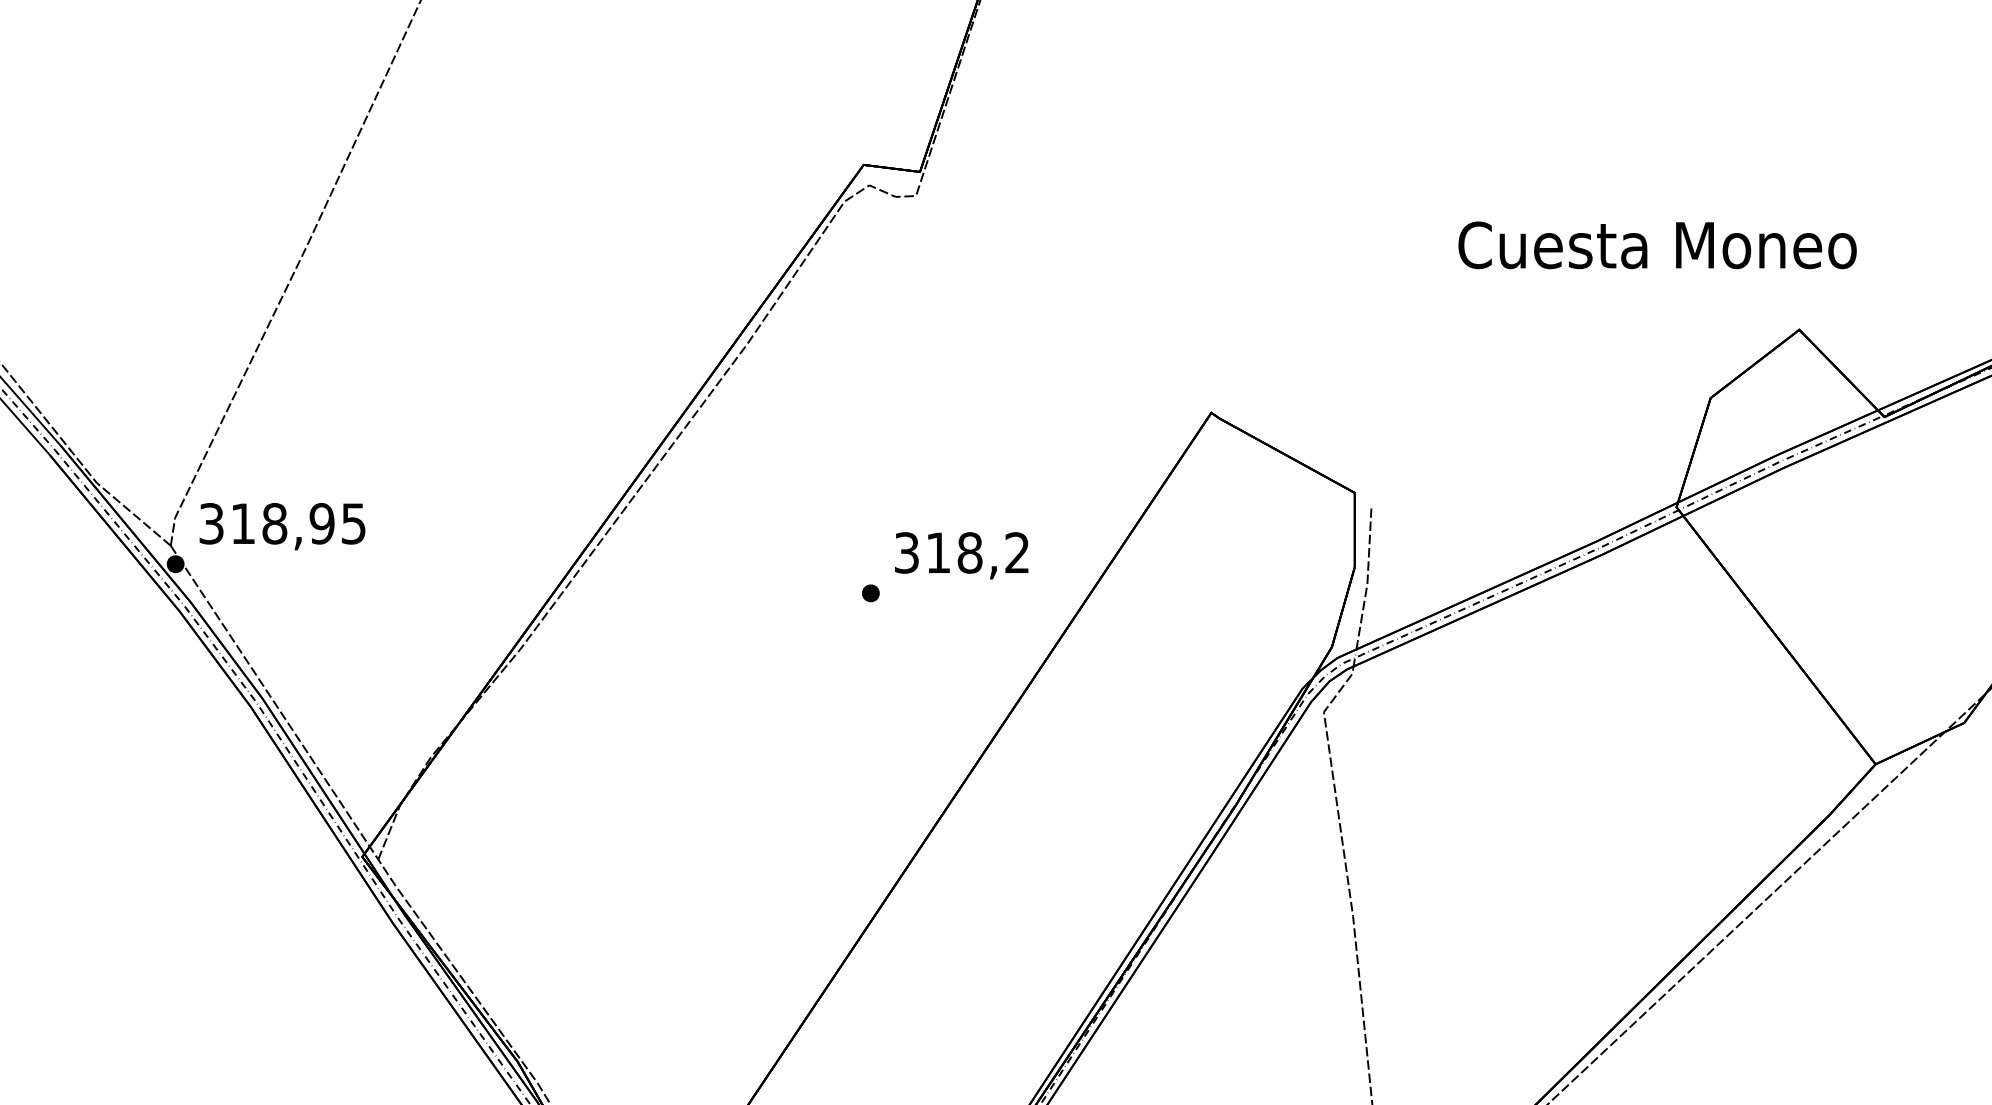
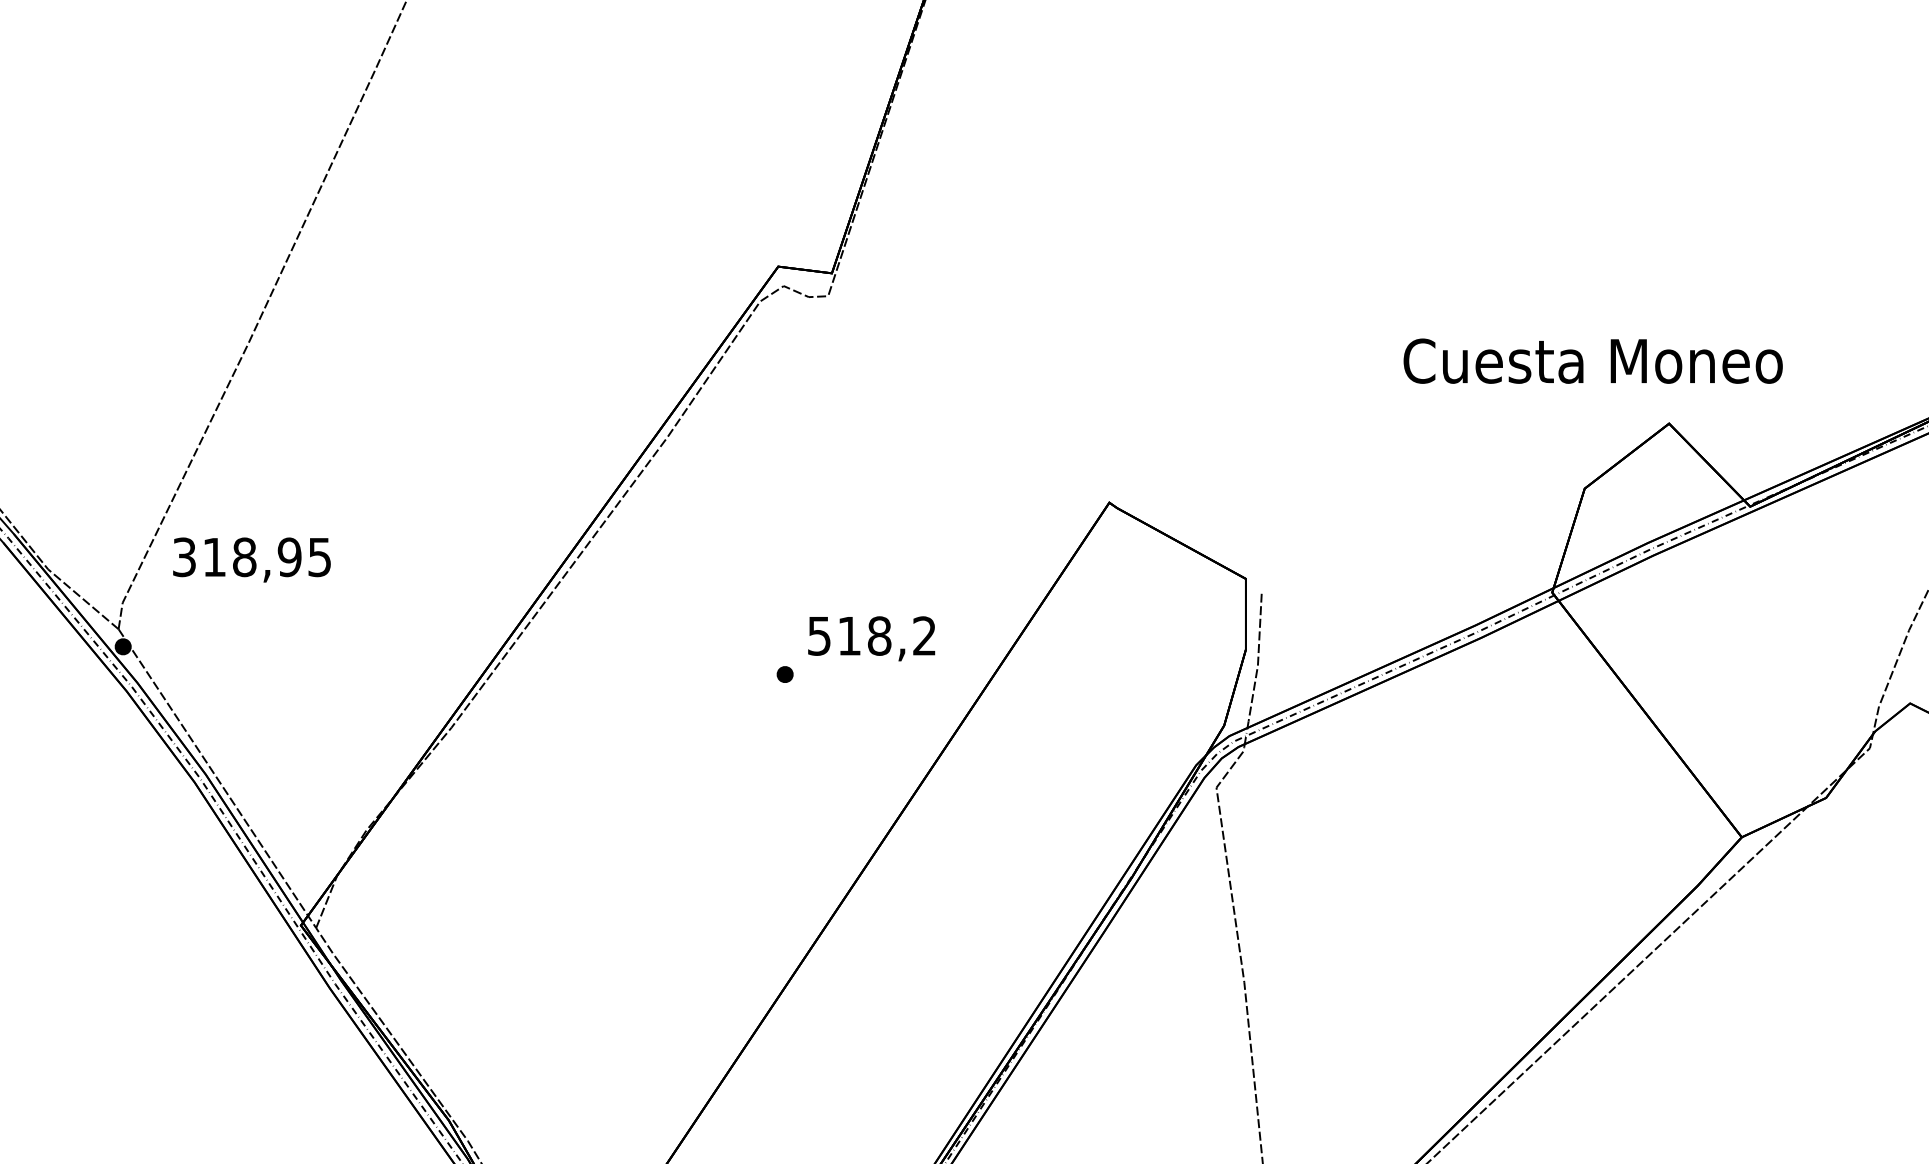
text: (1656, 244) -> (1592, 360), moved
text: (282, 526) -> (251, 559), moved
text: (906, 552) -> (819, 635), 318,2 -> 518,2

